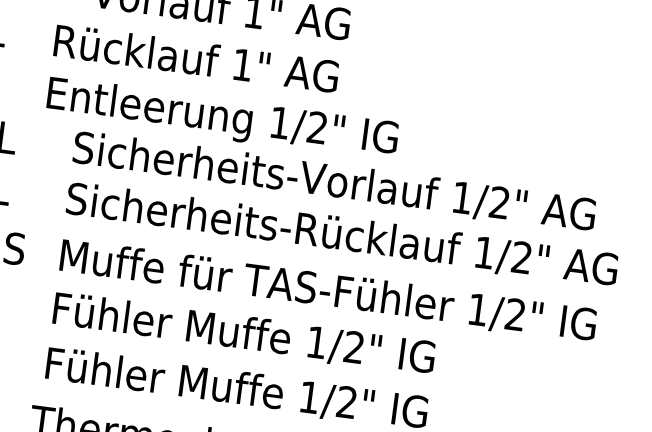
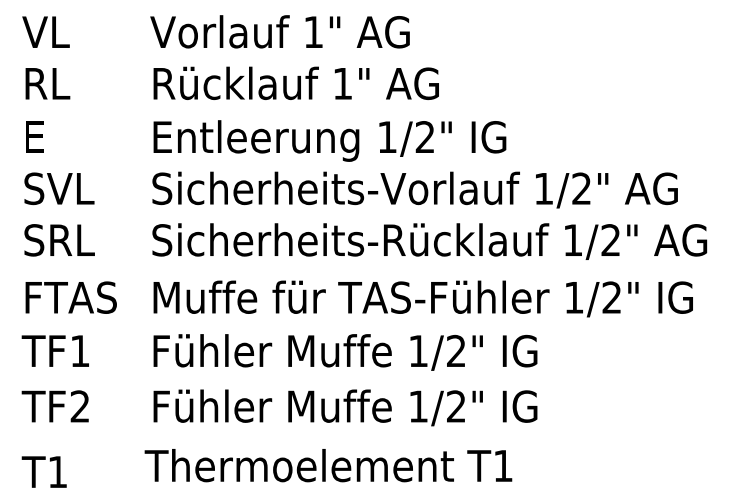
text: (195, 57) -> (295, 82), moved
text: (222, 118) -> (329, 140), moved

